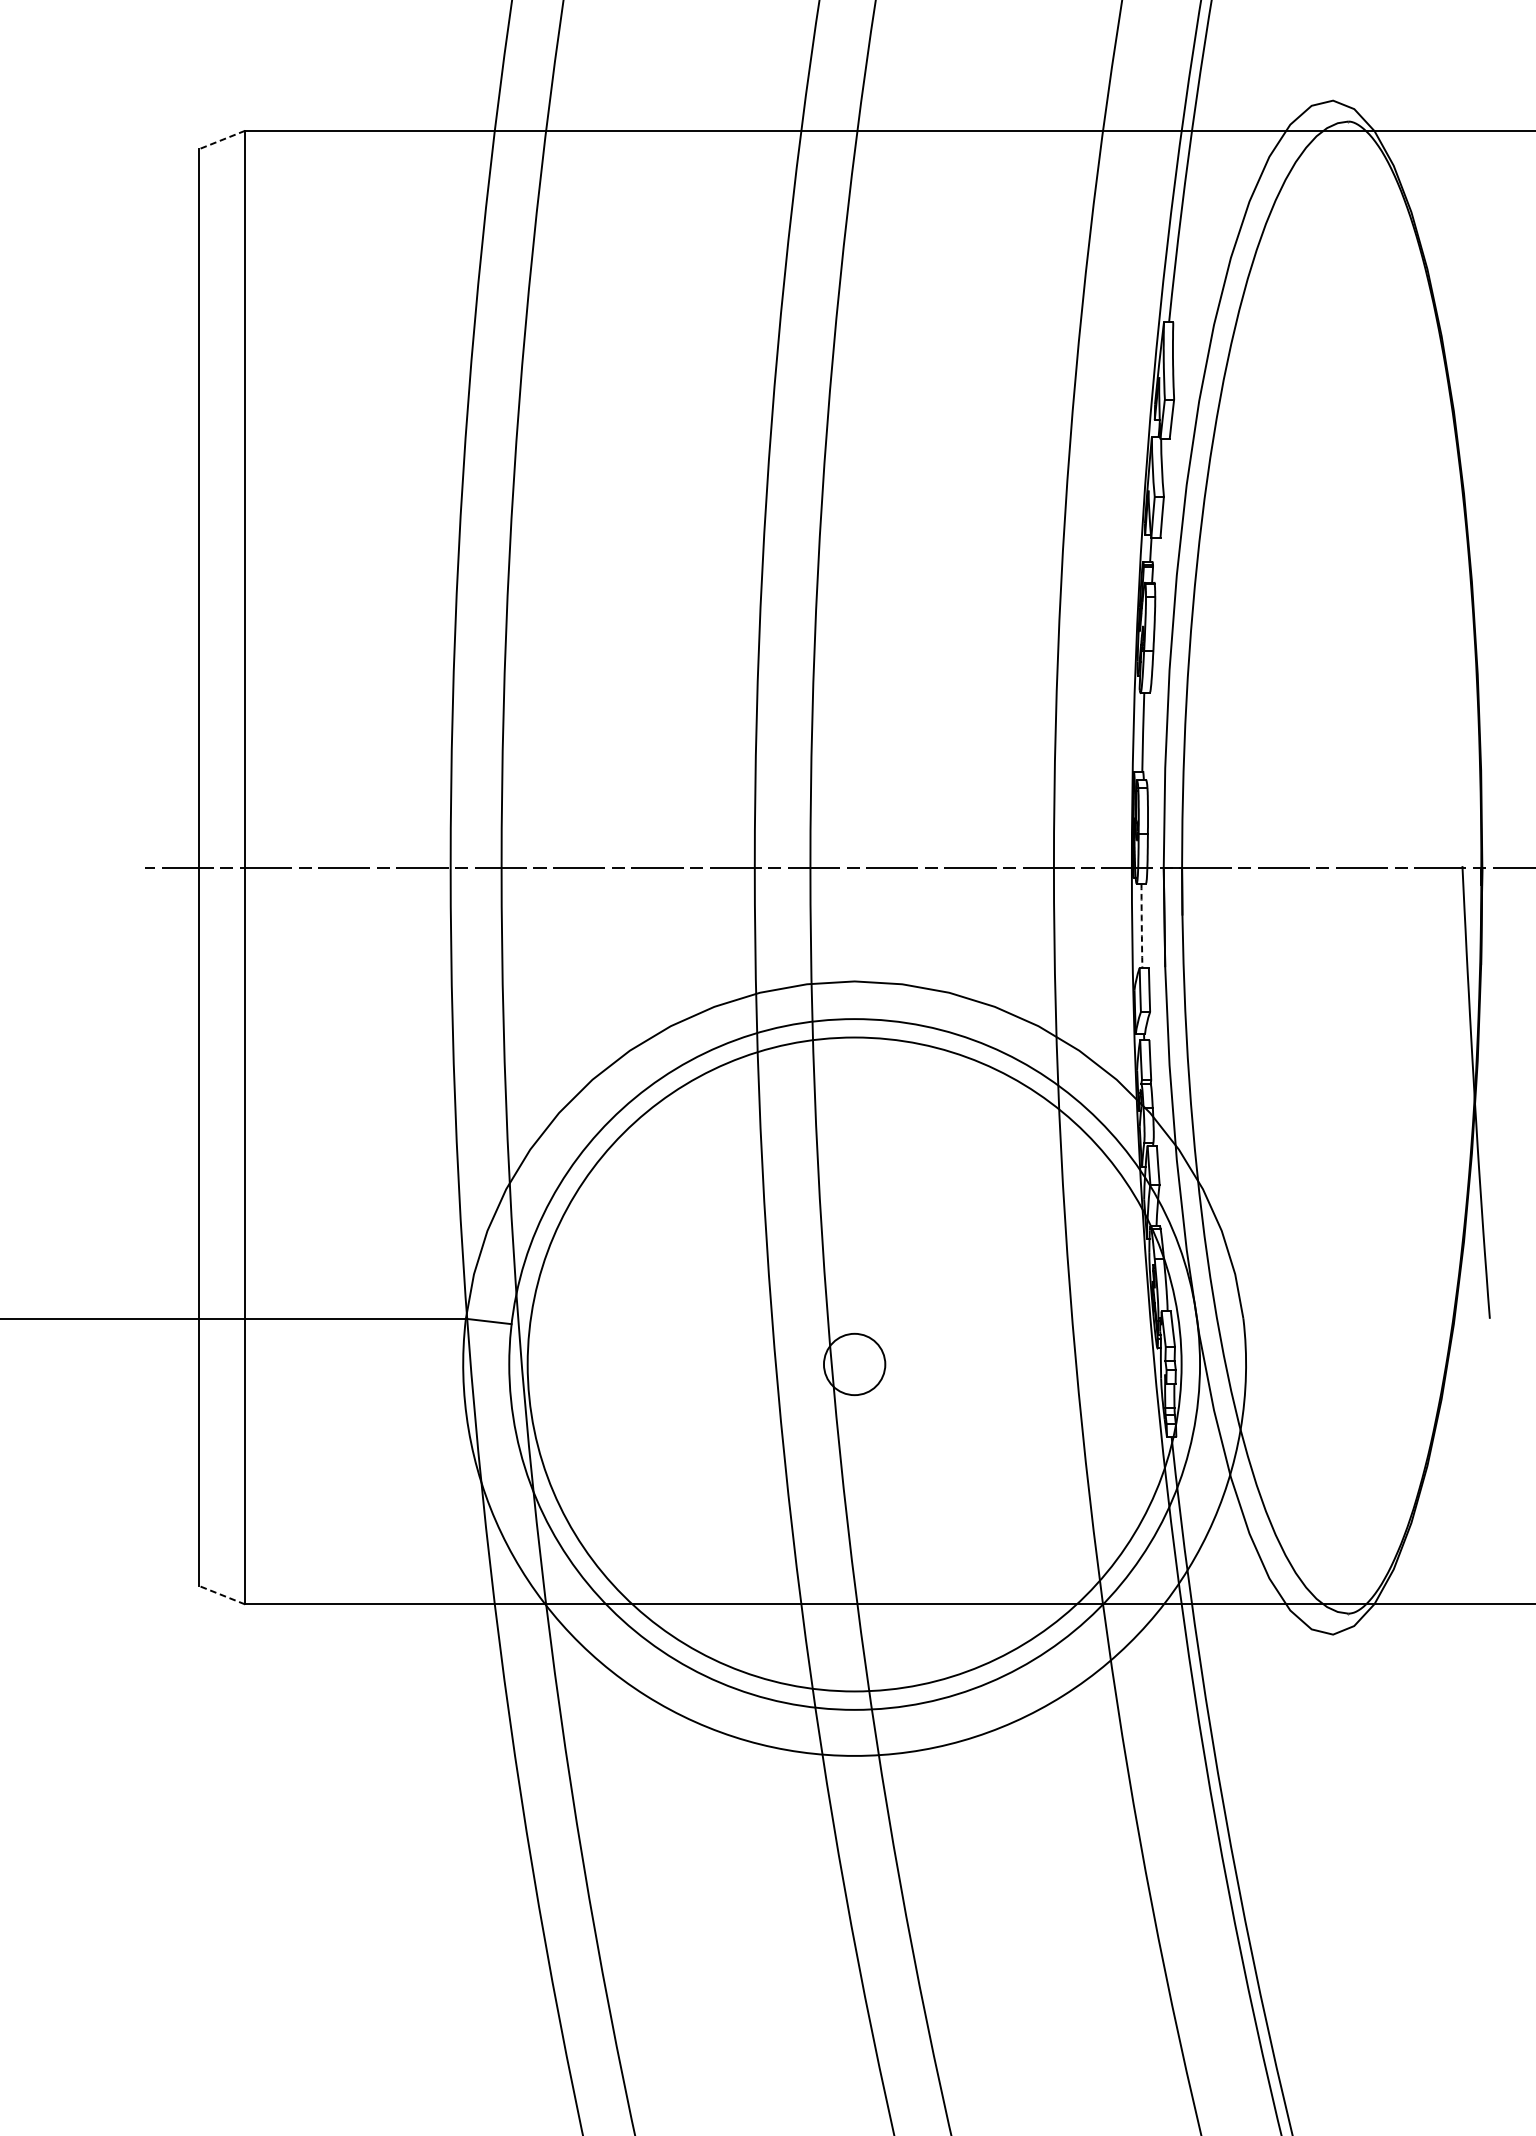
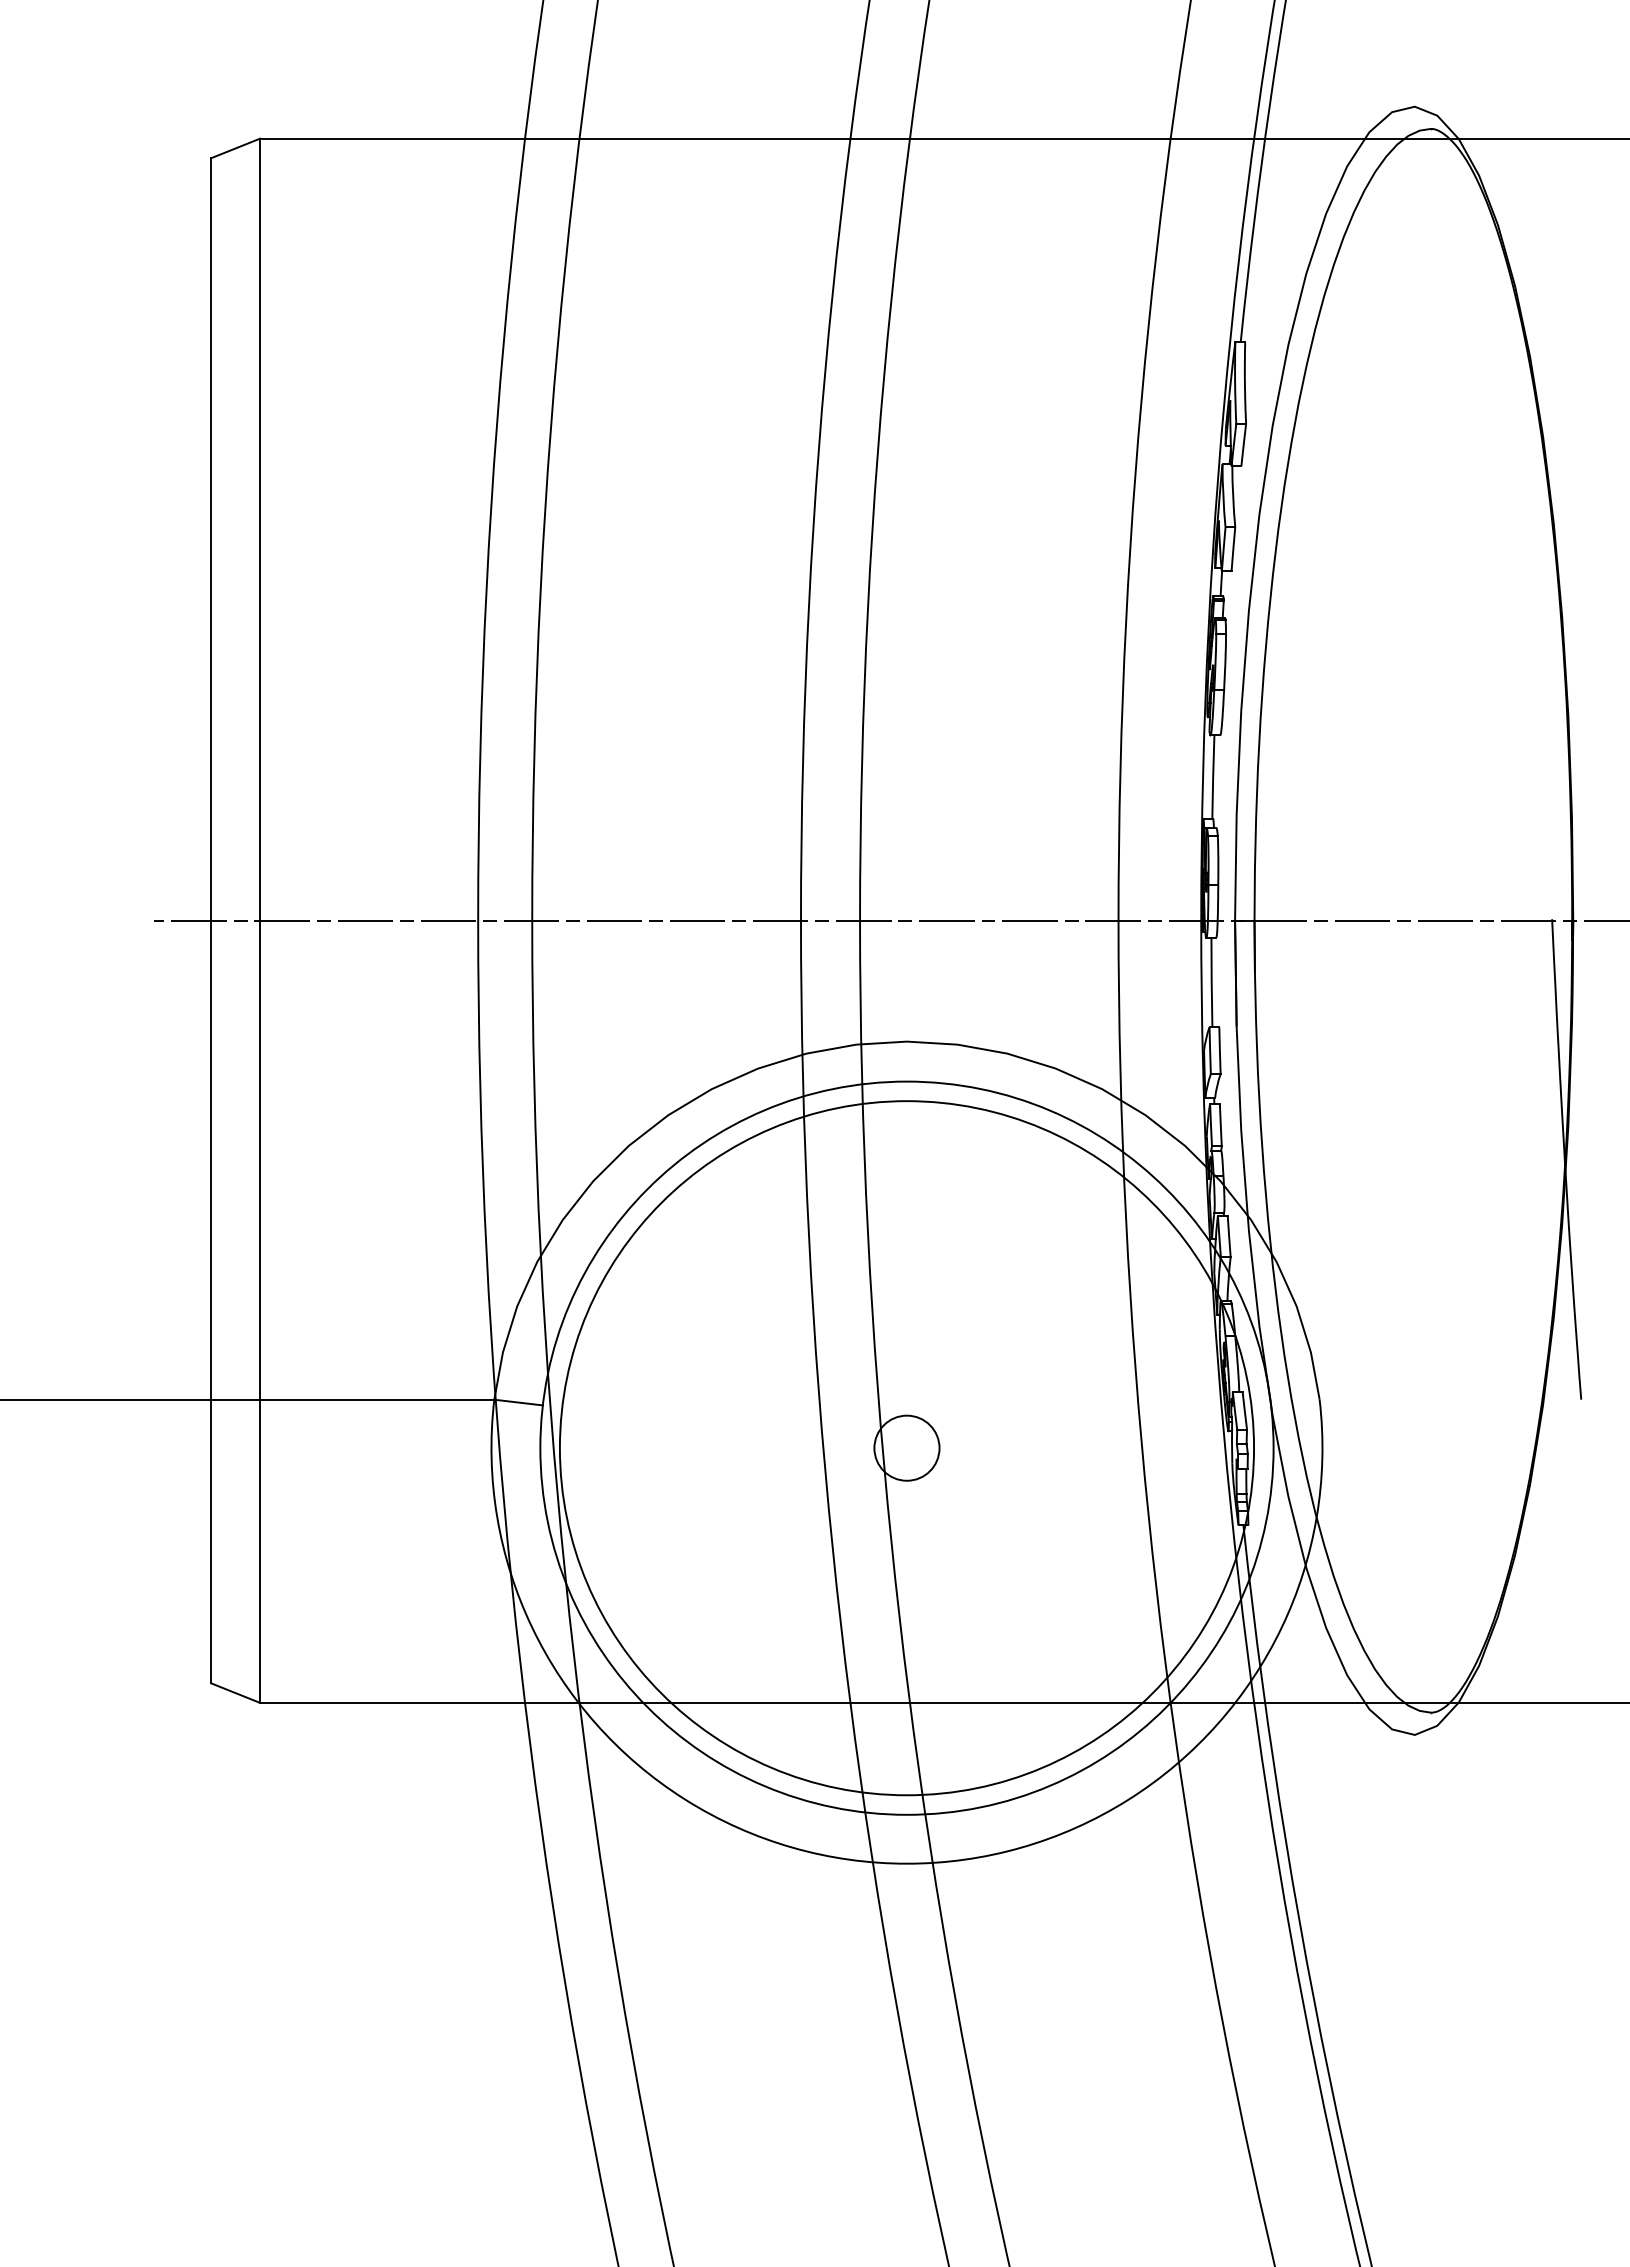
line: (222, 140) -> (235, 148), dashed -> solid
arc: (1141, 925) -> (1211, 982), dashed -> solid
line: (222, 1594) -> (235, 1692), dashed -> solid

